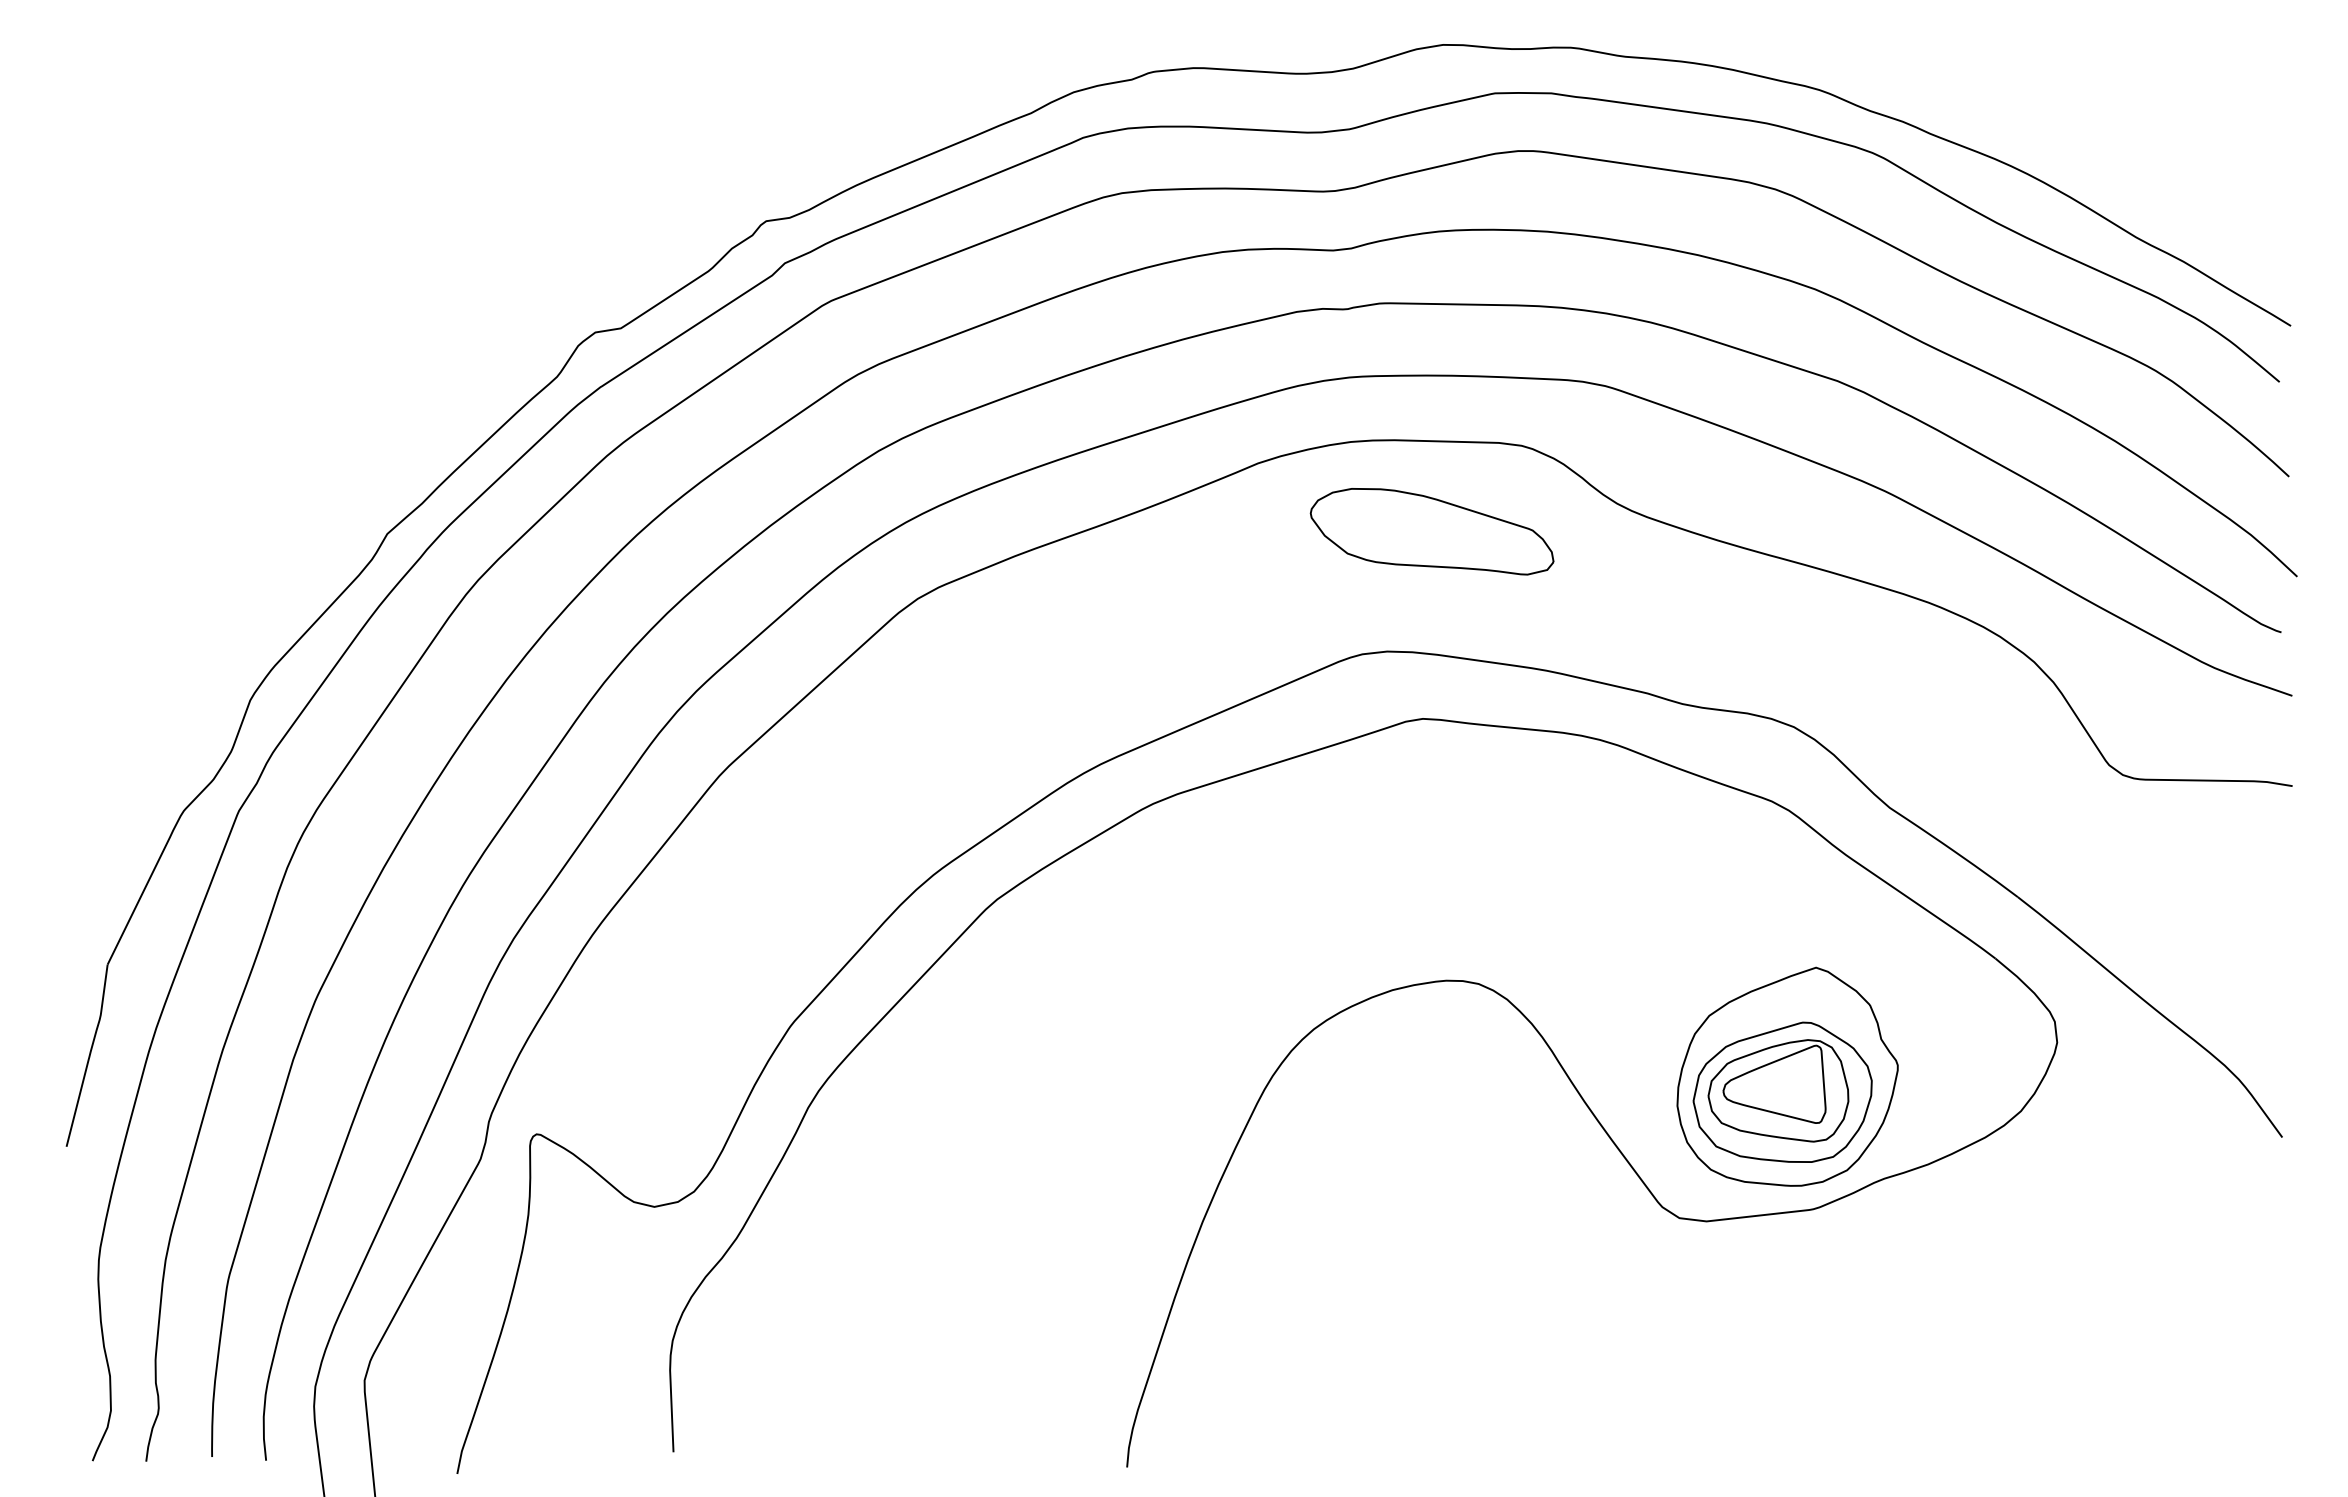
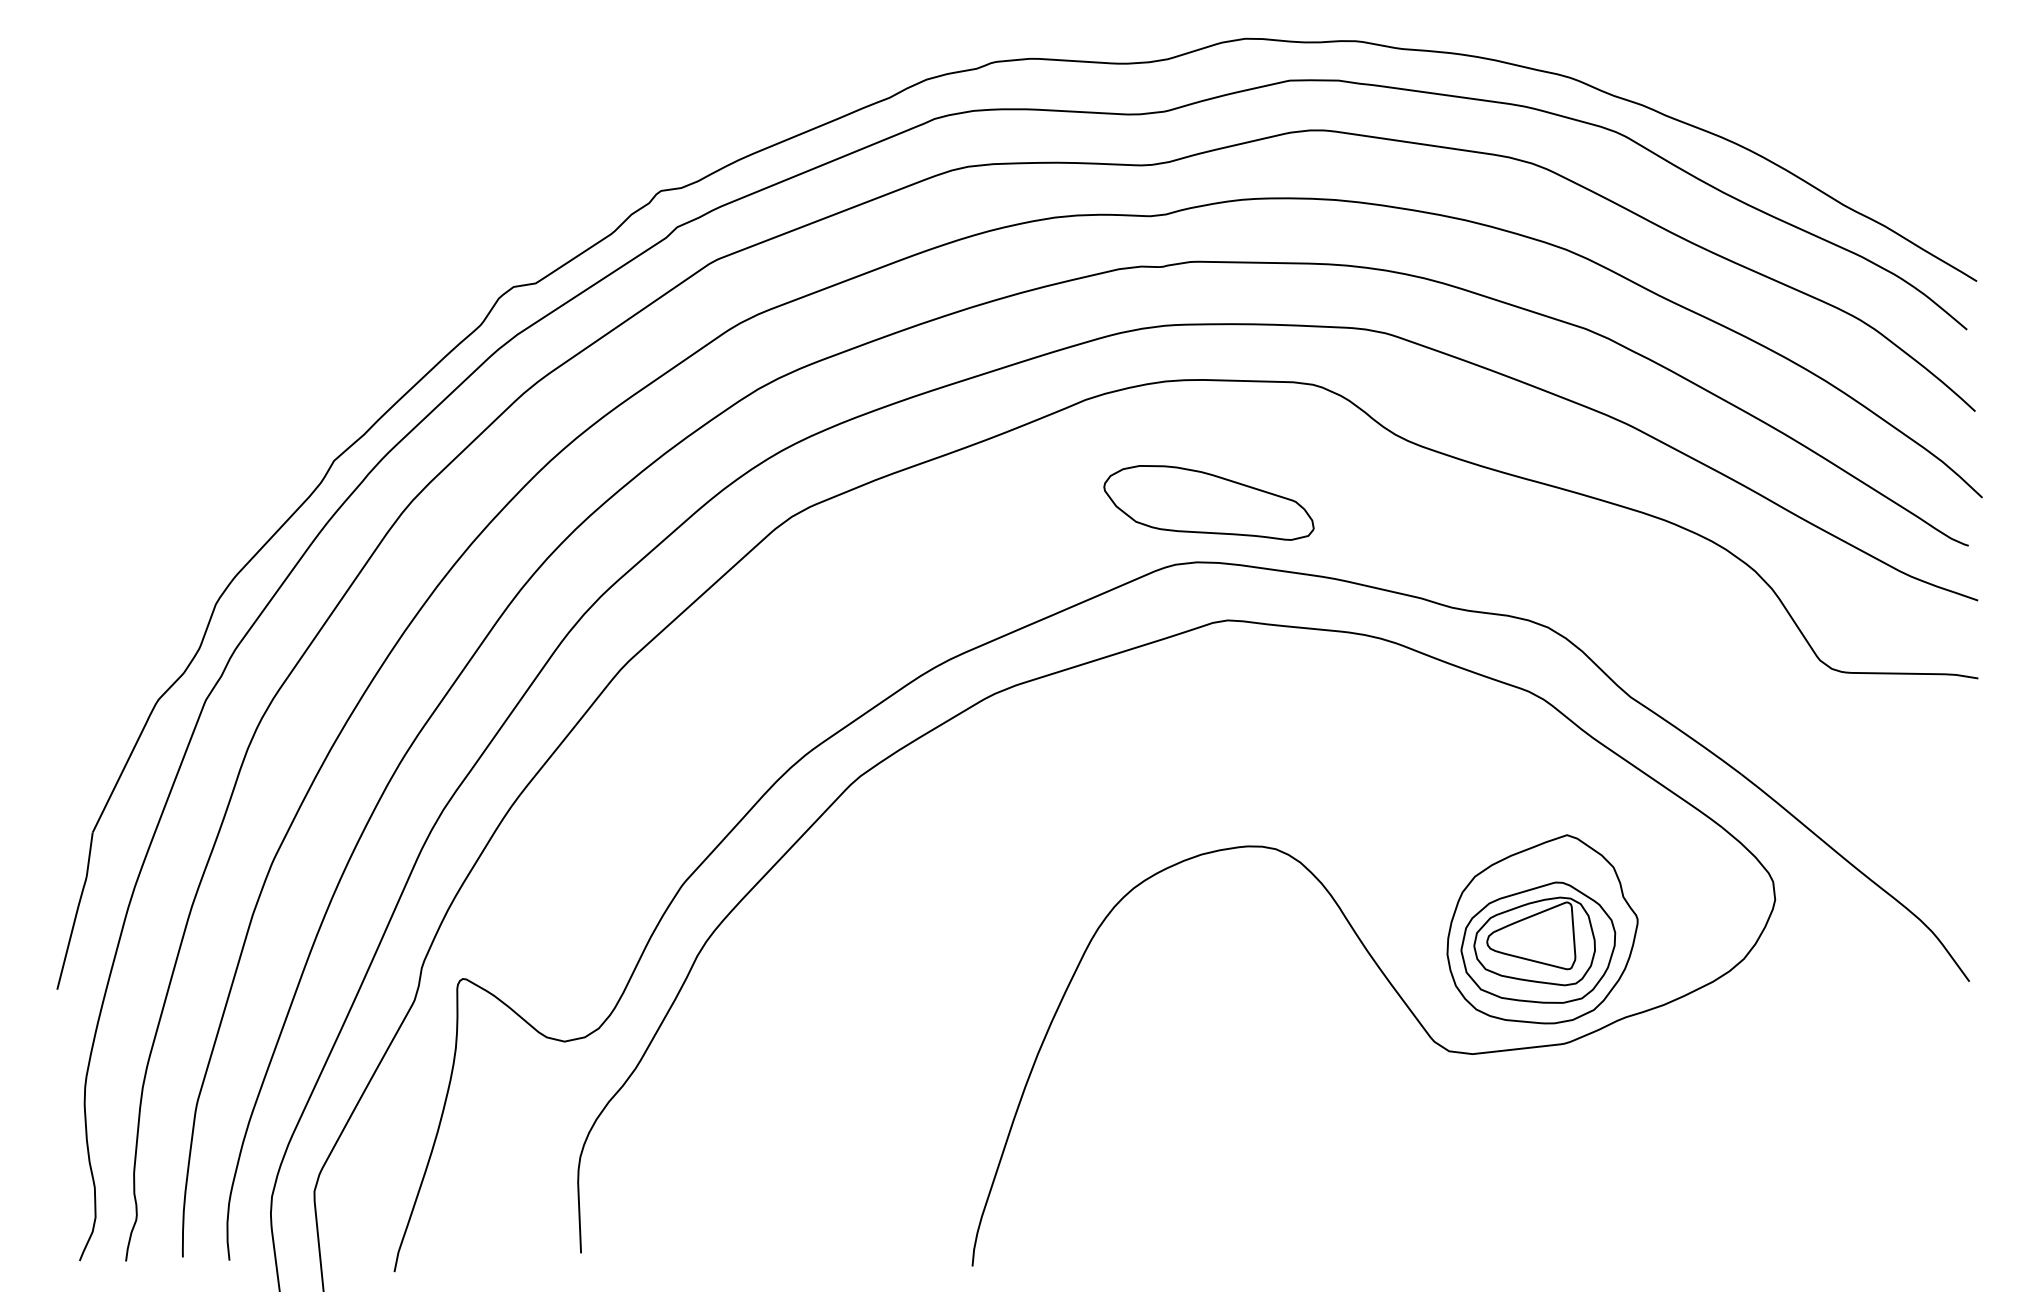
part: (1431, 531) -> (1208, 502), moved

